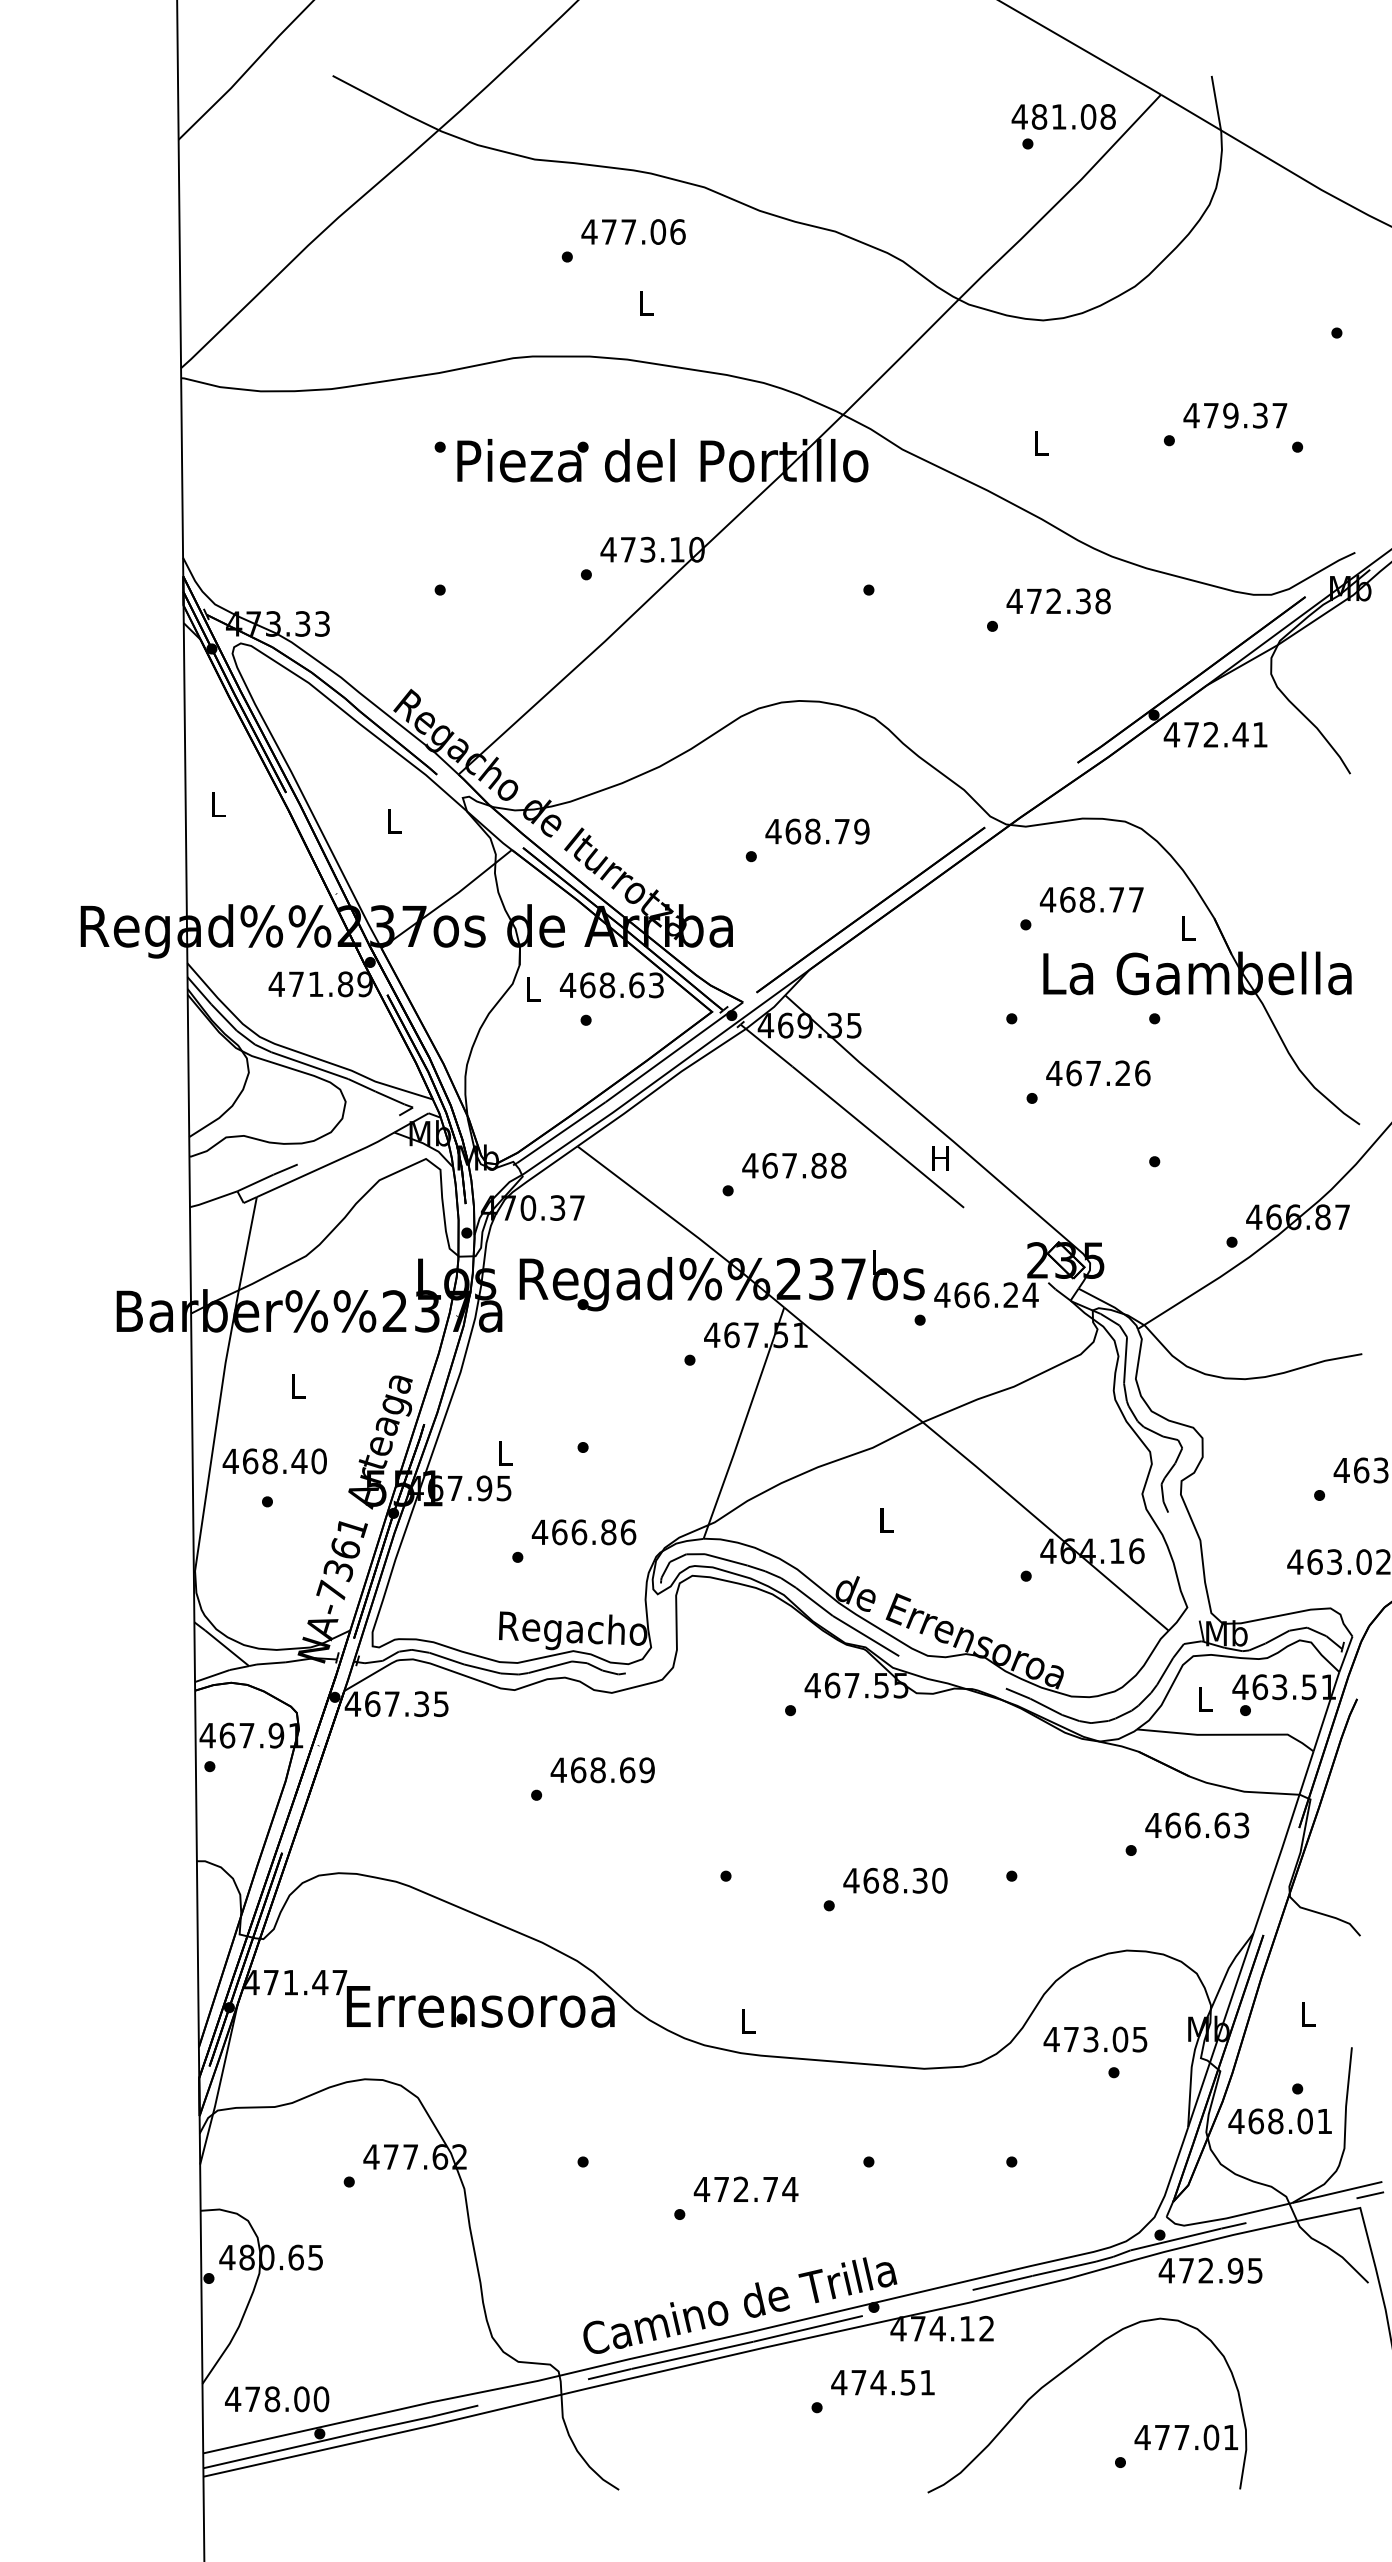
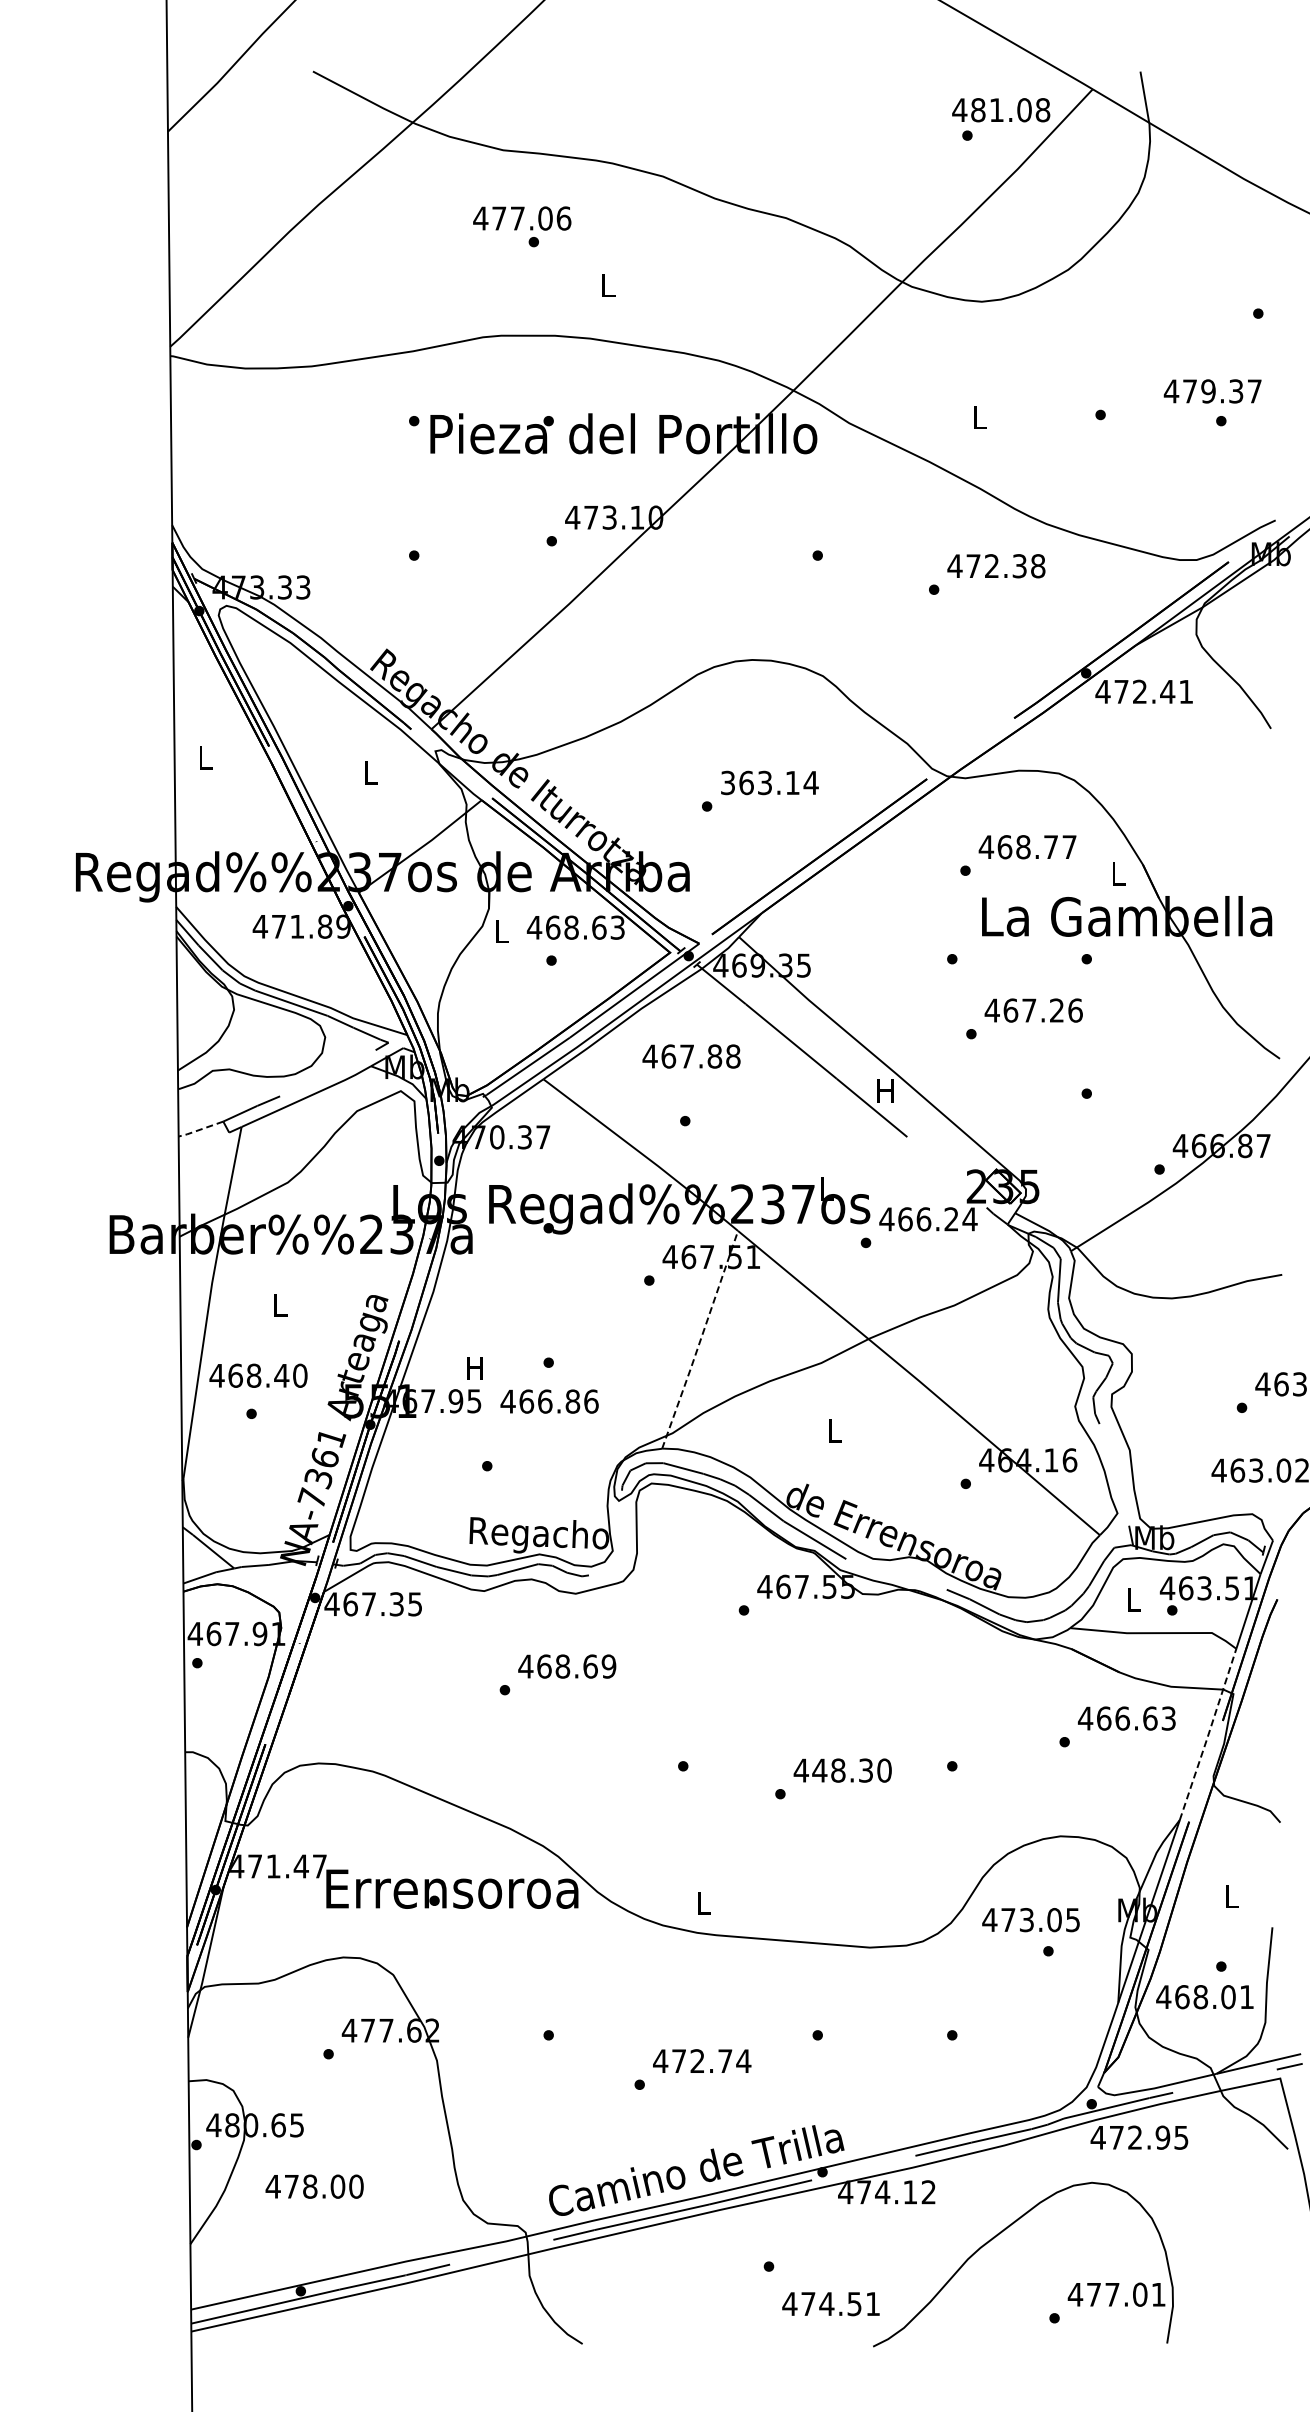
text: (633, 231) -> (522, 218), moved
text: (1235, 415) -> (1212, 391), moved
text: (817, 831) -> (769, 782), 468.79 -> 363.14
text: (794, 1165) -> (691, 1056), moved
line: (213, 1199) -> (200, 1129), solid -> dashed
line: (744, 1423) -> (700, 1340), solid -> dashed
text: (504, 1453) -> (474, 1368), L -> H
text: (583, 1532) -> (549, 1401), moved
line: (1283, 1842) -> (1208, 1734), solid -> dashed
text: (870, 1880) -> (819, 1770), 468.30 -> 448.30
text: (882, 2383) -> (830, 2304), moved
text: (276, 2399) -> (314, 2186), moved

